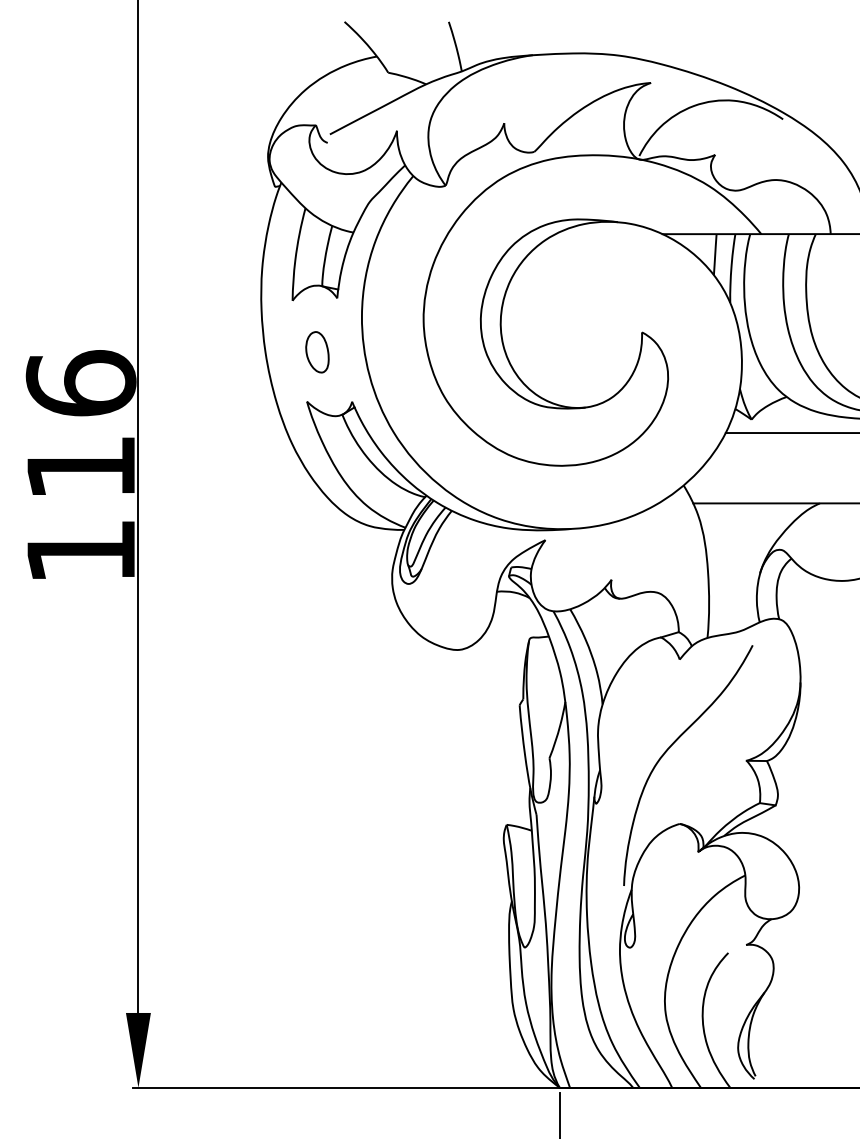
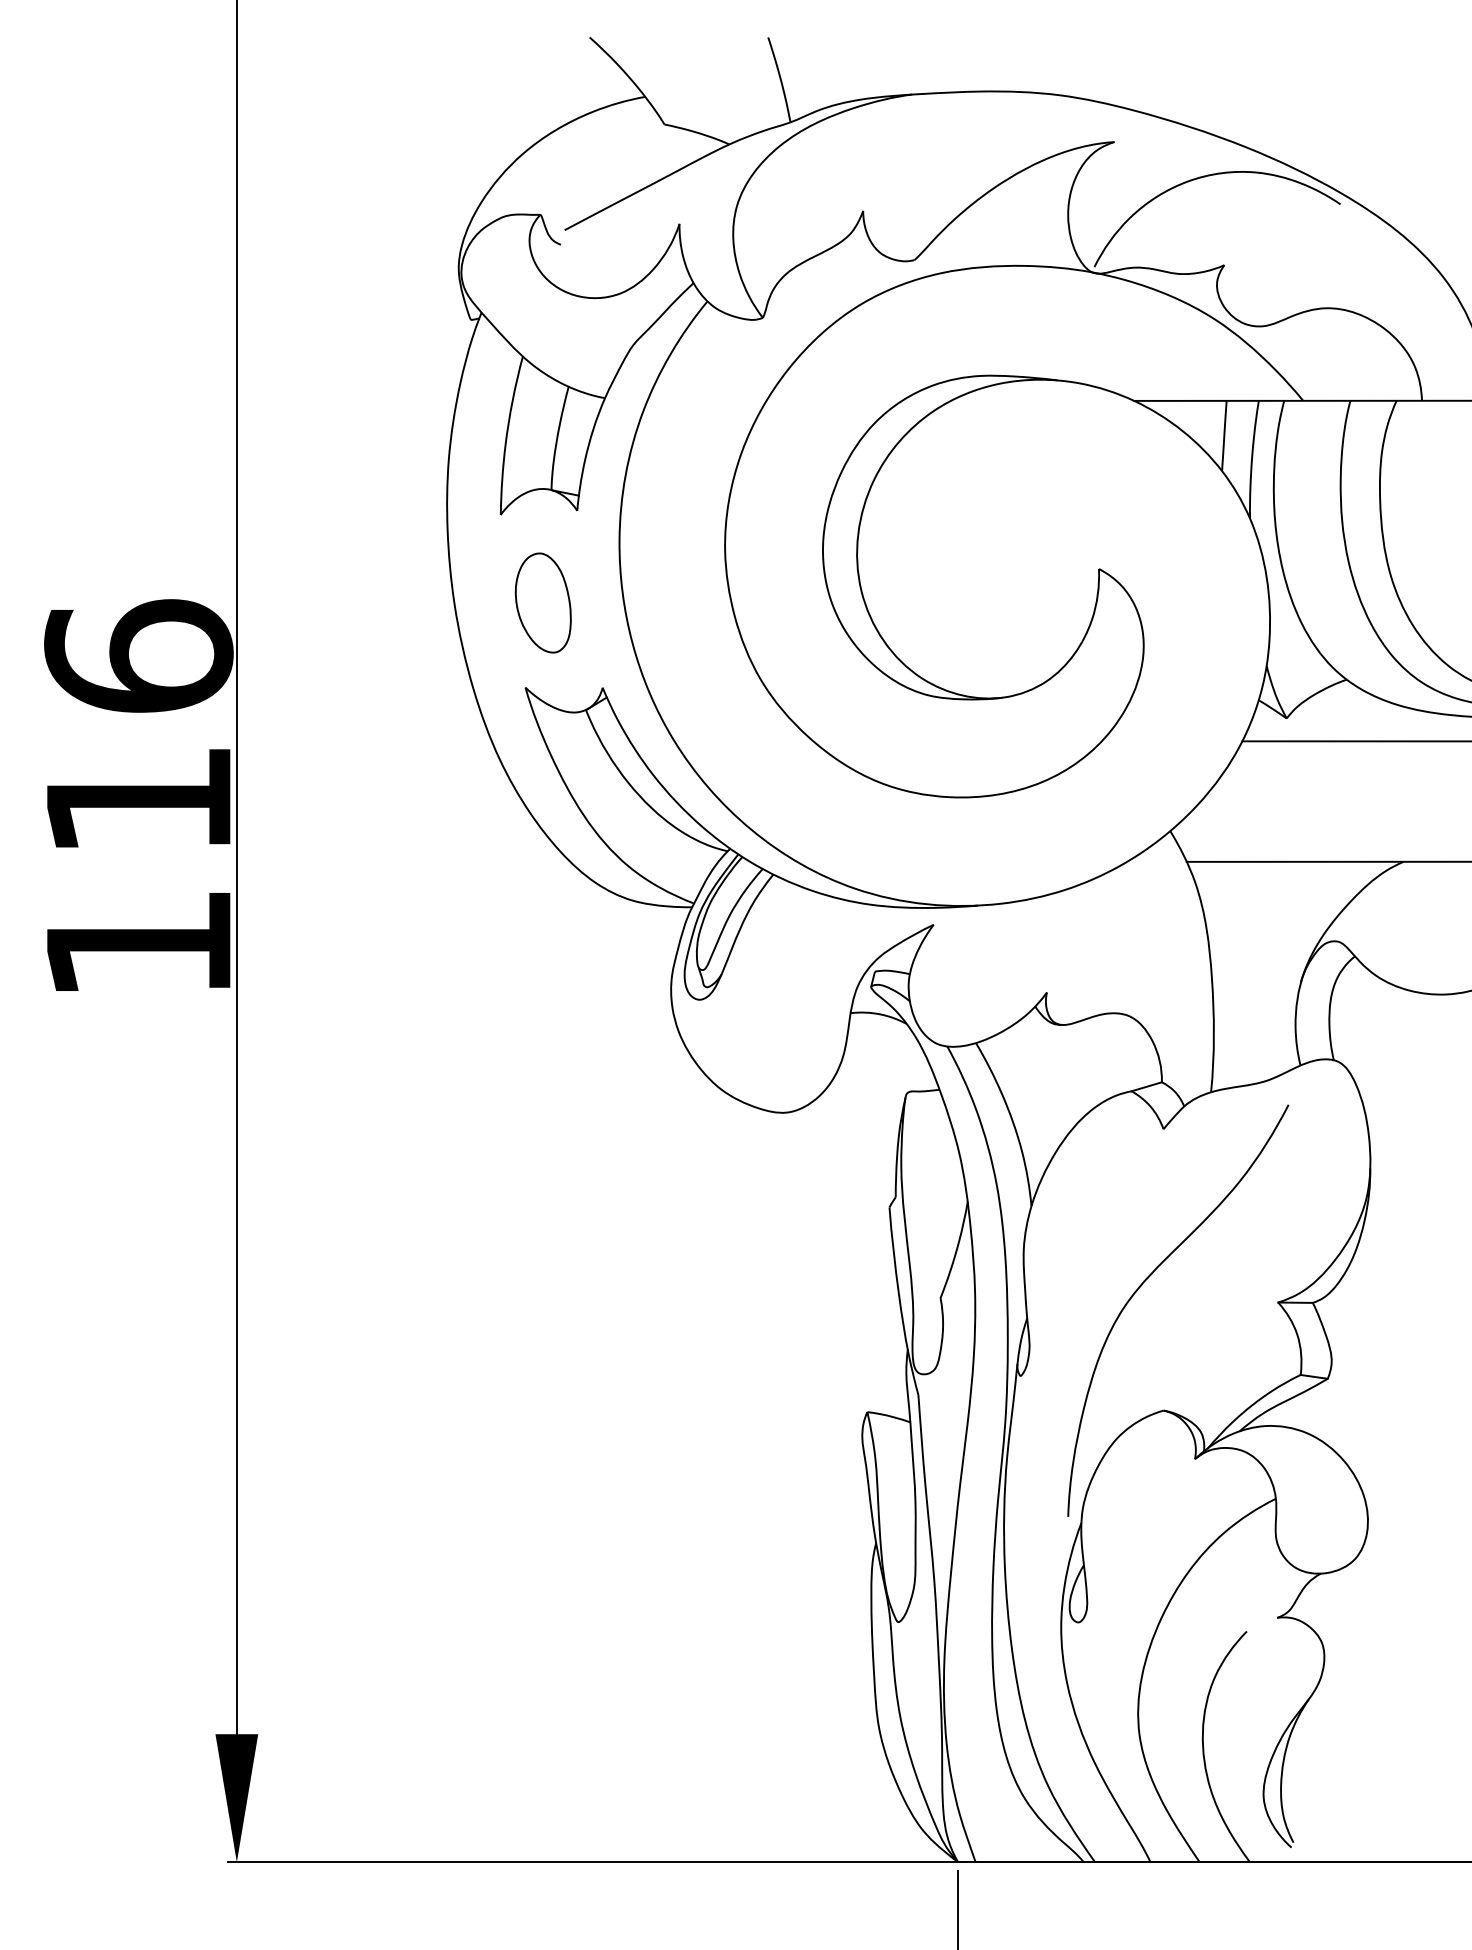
part: (317, 352) -> (543, 603), size x1.43

